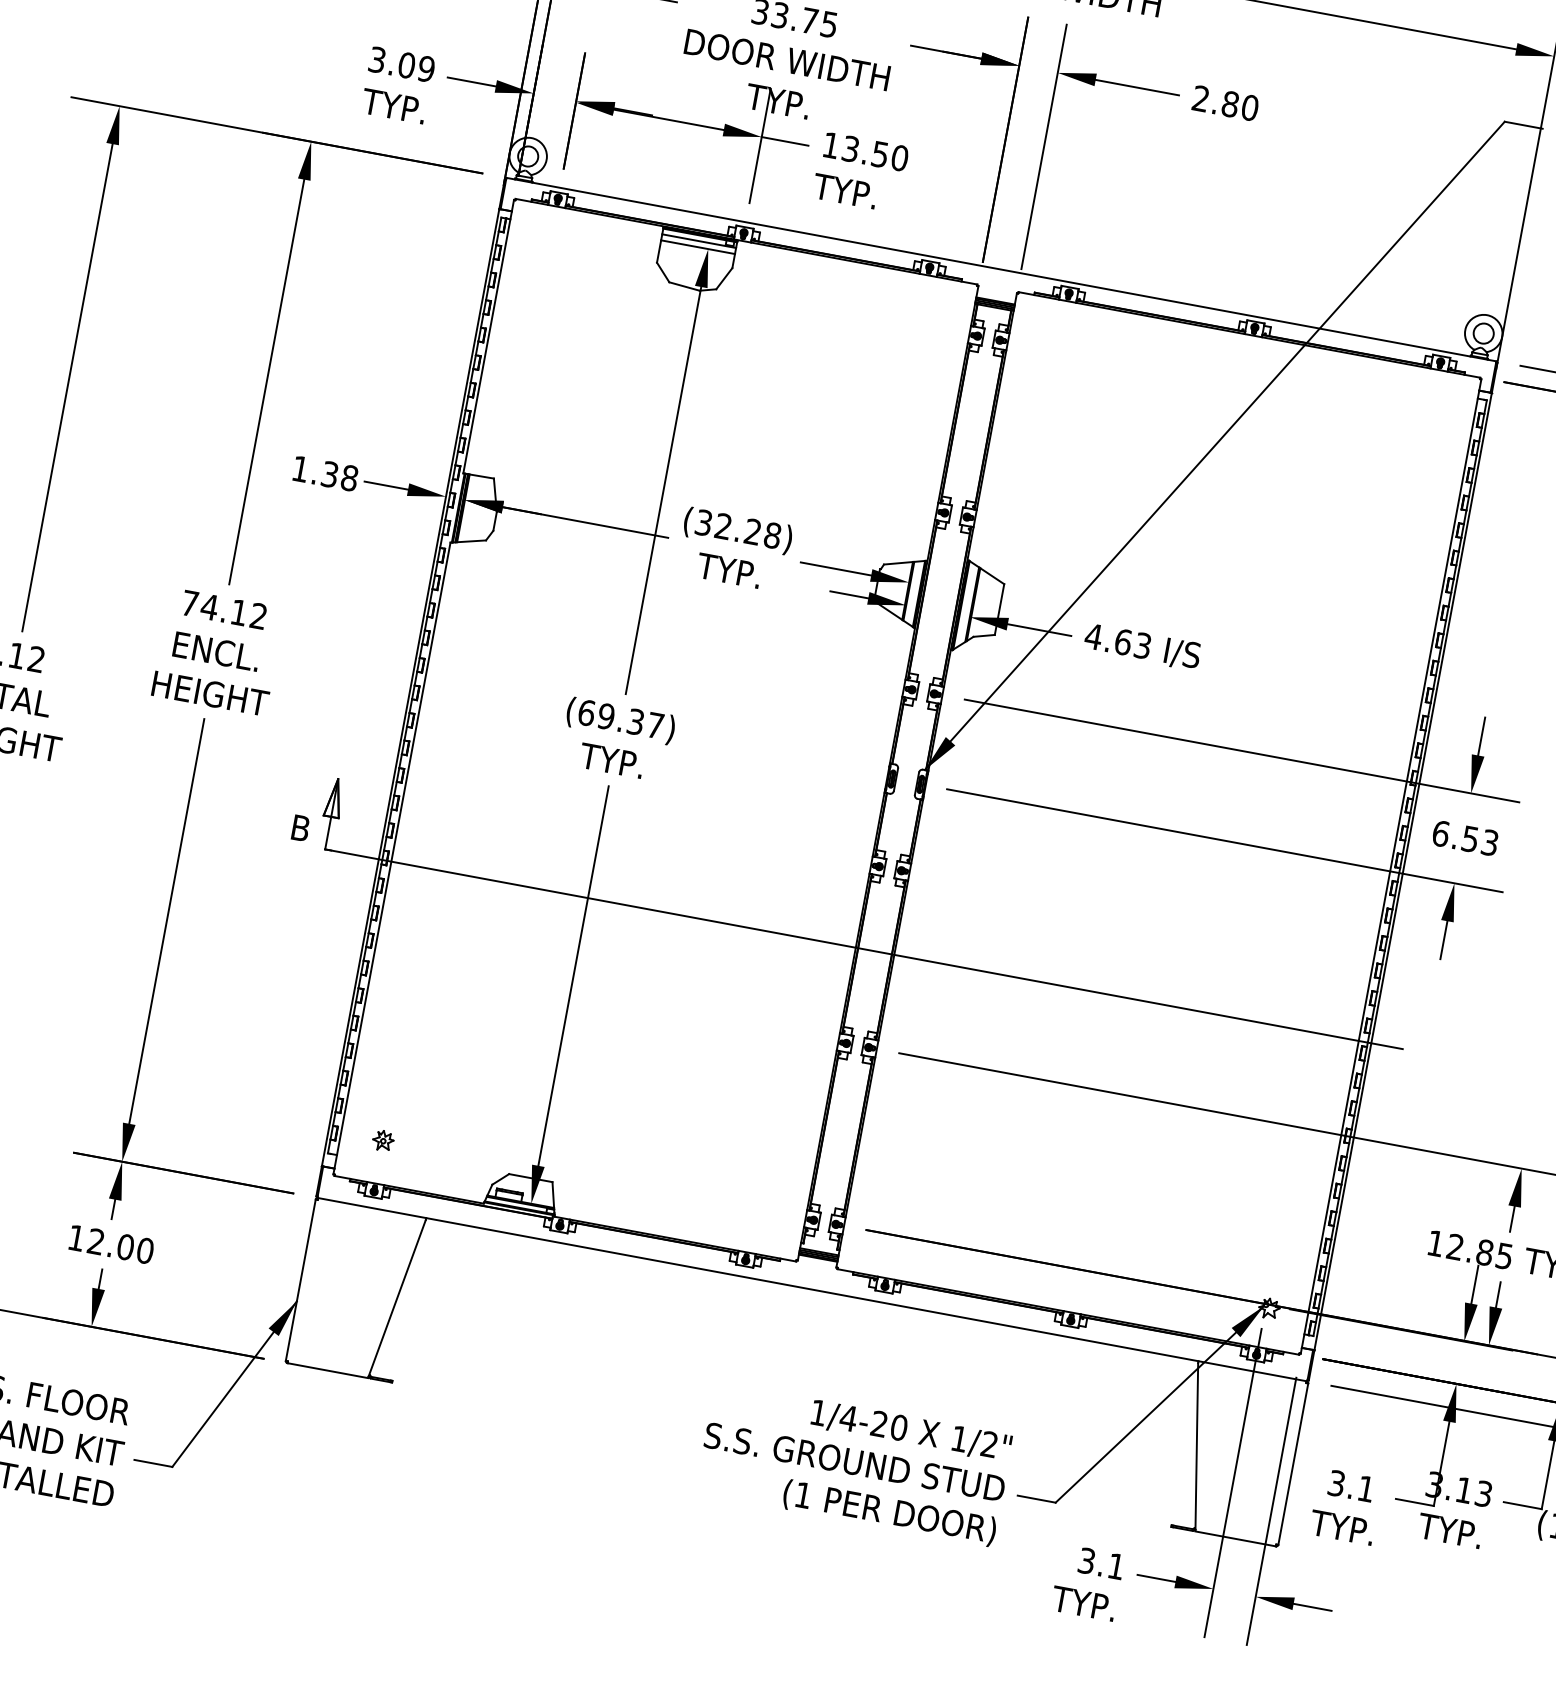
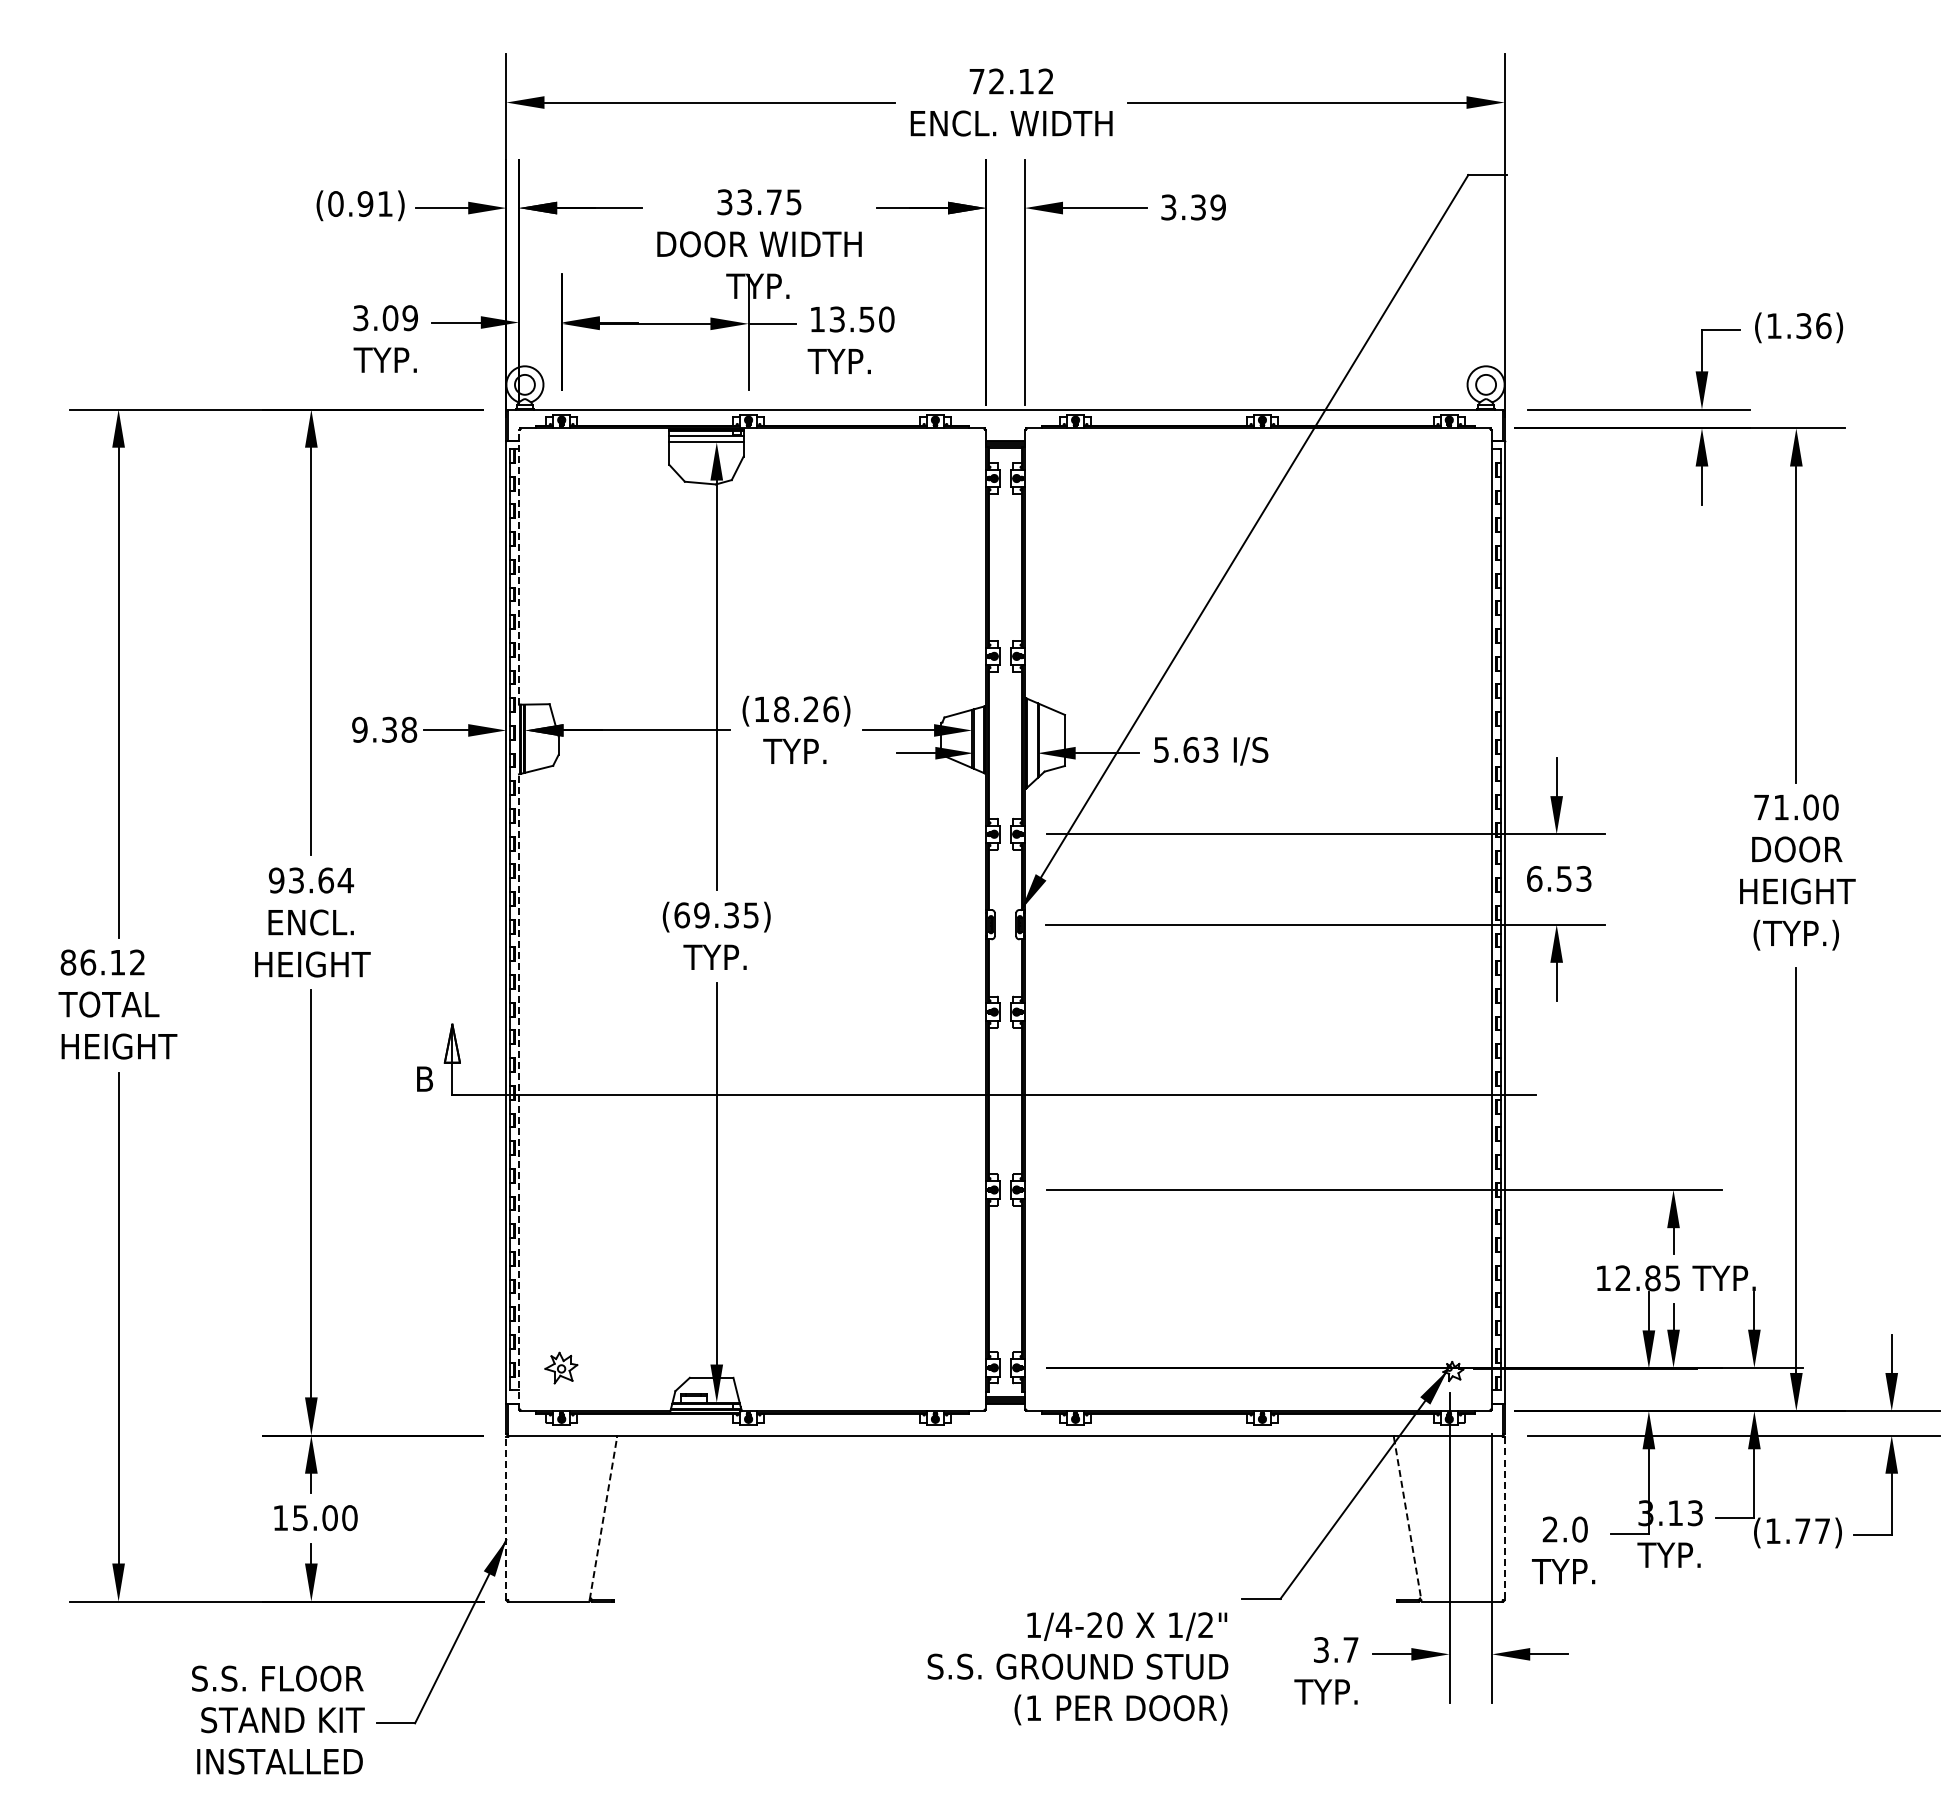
text: (1225, 103) -> (1193, 207), 2.80 -> 3.39
line: (489, 337) -> (519, 567), solid -> dashed
text: (300, 468) -> (359, 729), 1.38 -> 9.38
text: (738, 529) -> (796, 709), (32.28) -> (18.26)
text: (224, 609) -> (311, 880), 74.12 -> 93.64
text: (1093, 636) -> (1161, 749), 4.63 -> 5.63
text: (654, 725) -> (750, 915), (69.37) -> (69.35)
line: (392, 859) -> (519, 1092), solid -> dashed
part: (383, 1140) -> (561, 1367), size x1.6
text: (96, 1242) -> (300, 1518), 12.00 -> 15.00
line: (300, 1280) -> (506, 1518), solid -> dashed
line: (397, 1298) -> (603, 1518), solid -> dashed
line: (1196, 1447) -> (1407, 1519), solid -> dashed
text: (854, 1463) -> (1077, 1668), moved
line: (1292, 1465) -> (1504, 1519), solid -> dashed
text: (1350, 1486) -> (1564, 1529), 3.1 -> 2.0
text: (1115, 1565) -> (1350, 1649), 3.1 -> 3.7

